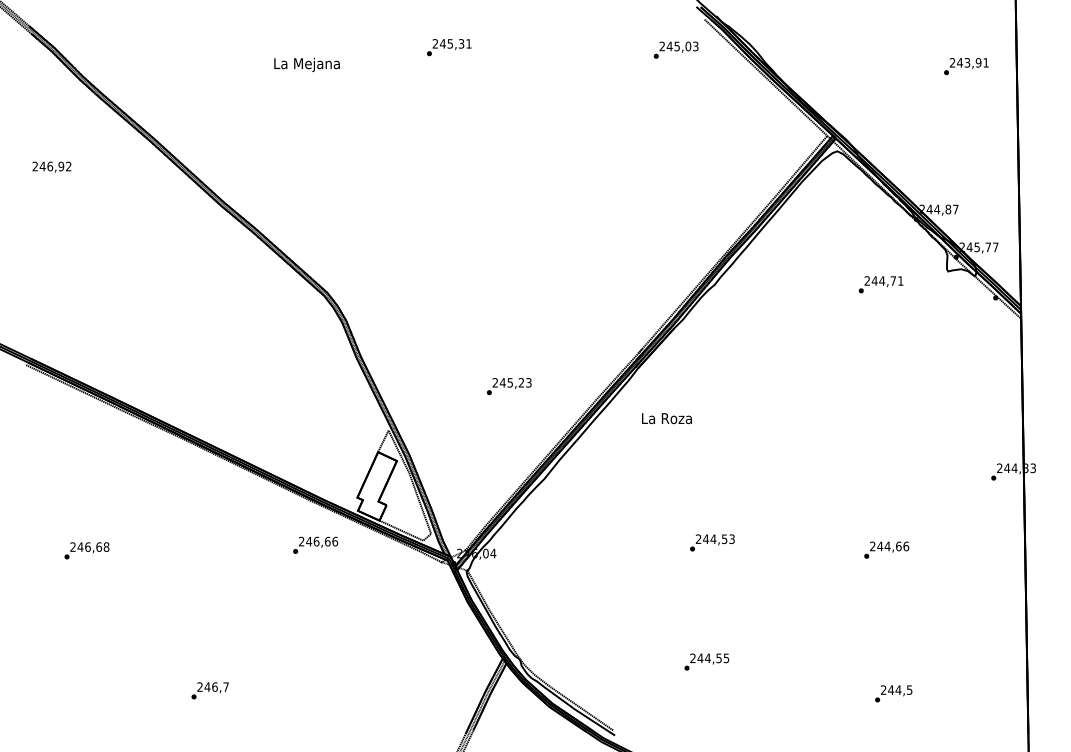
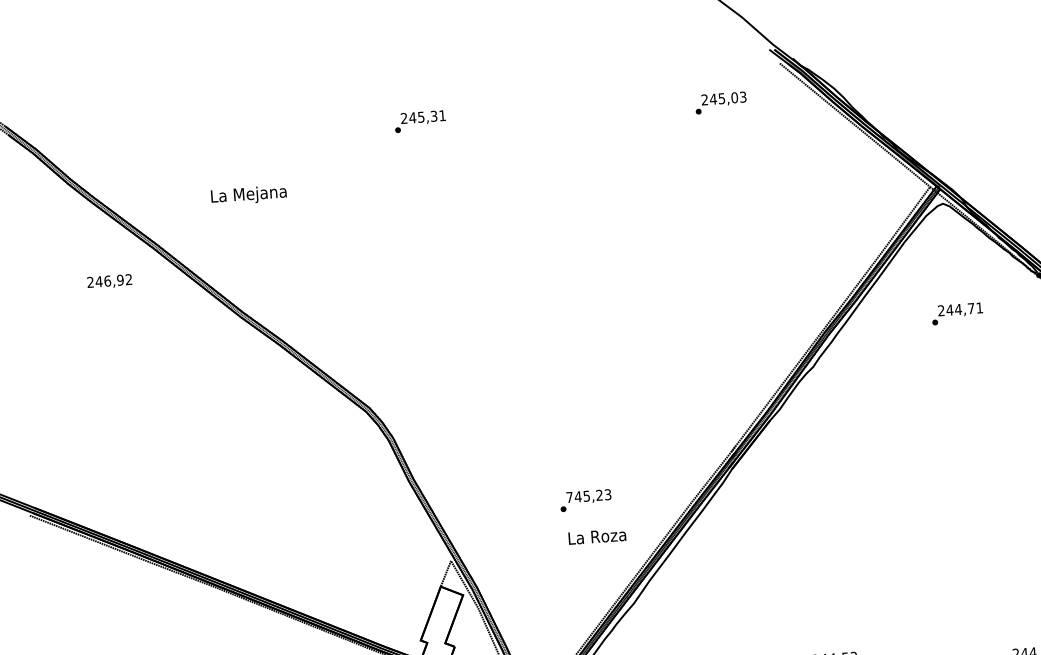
text: (449, 47) -> (420, 121), moved
text: (675, 49) -> (720, 102), moved
text: (306, 64) -> (248, 194), moved
text: (51, 166) -> (109, 281), moved
text: (880, 284) -> (956, 313), moved
text: (495, 382) -> (569, 497), 245,23 -> 745,23
text: (666, 418) -> (596, 536), moved

